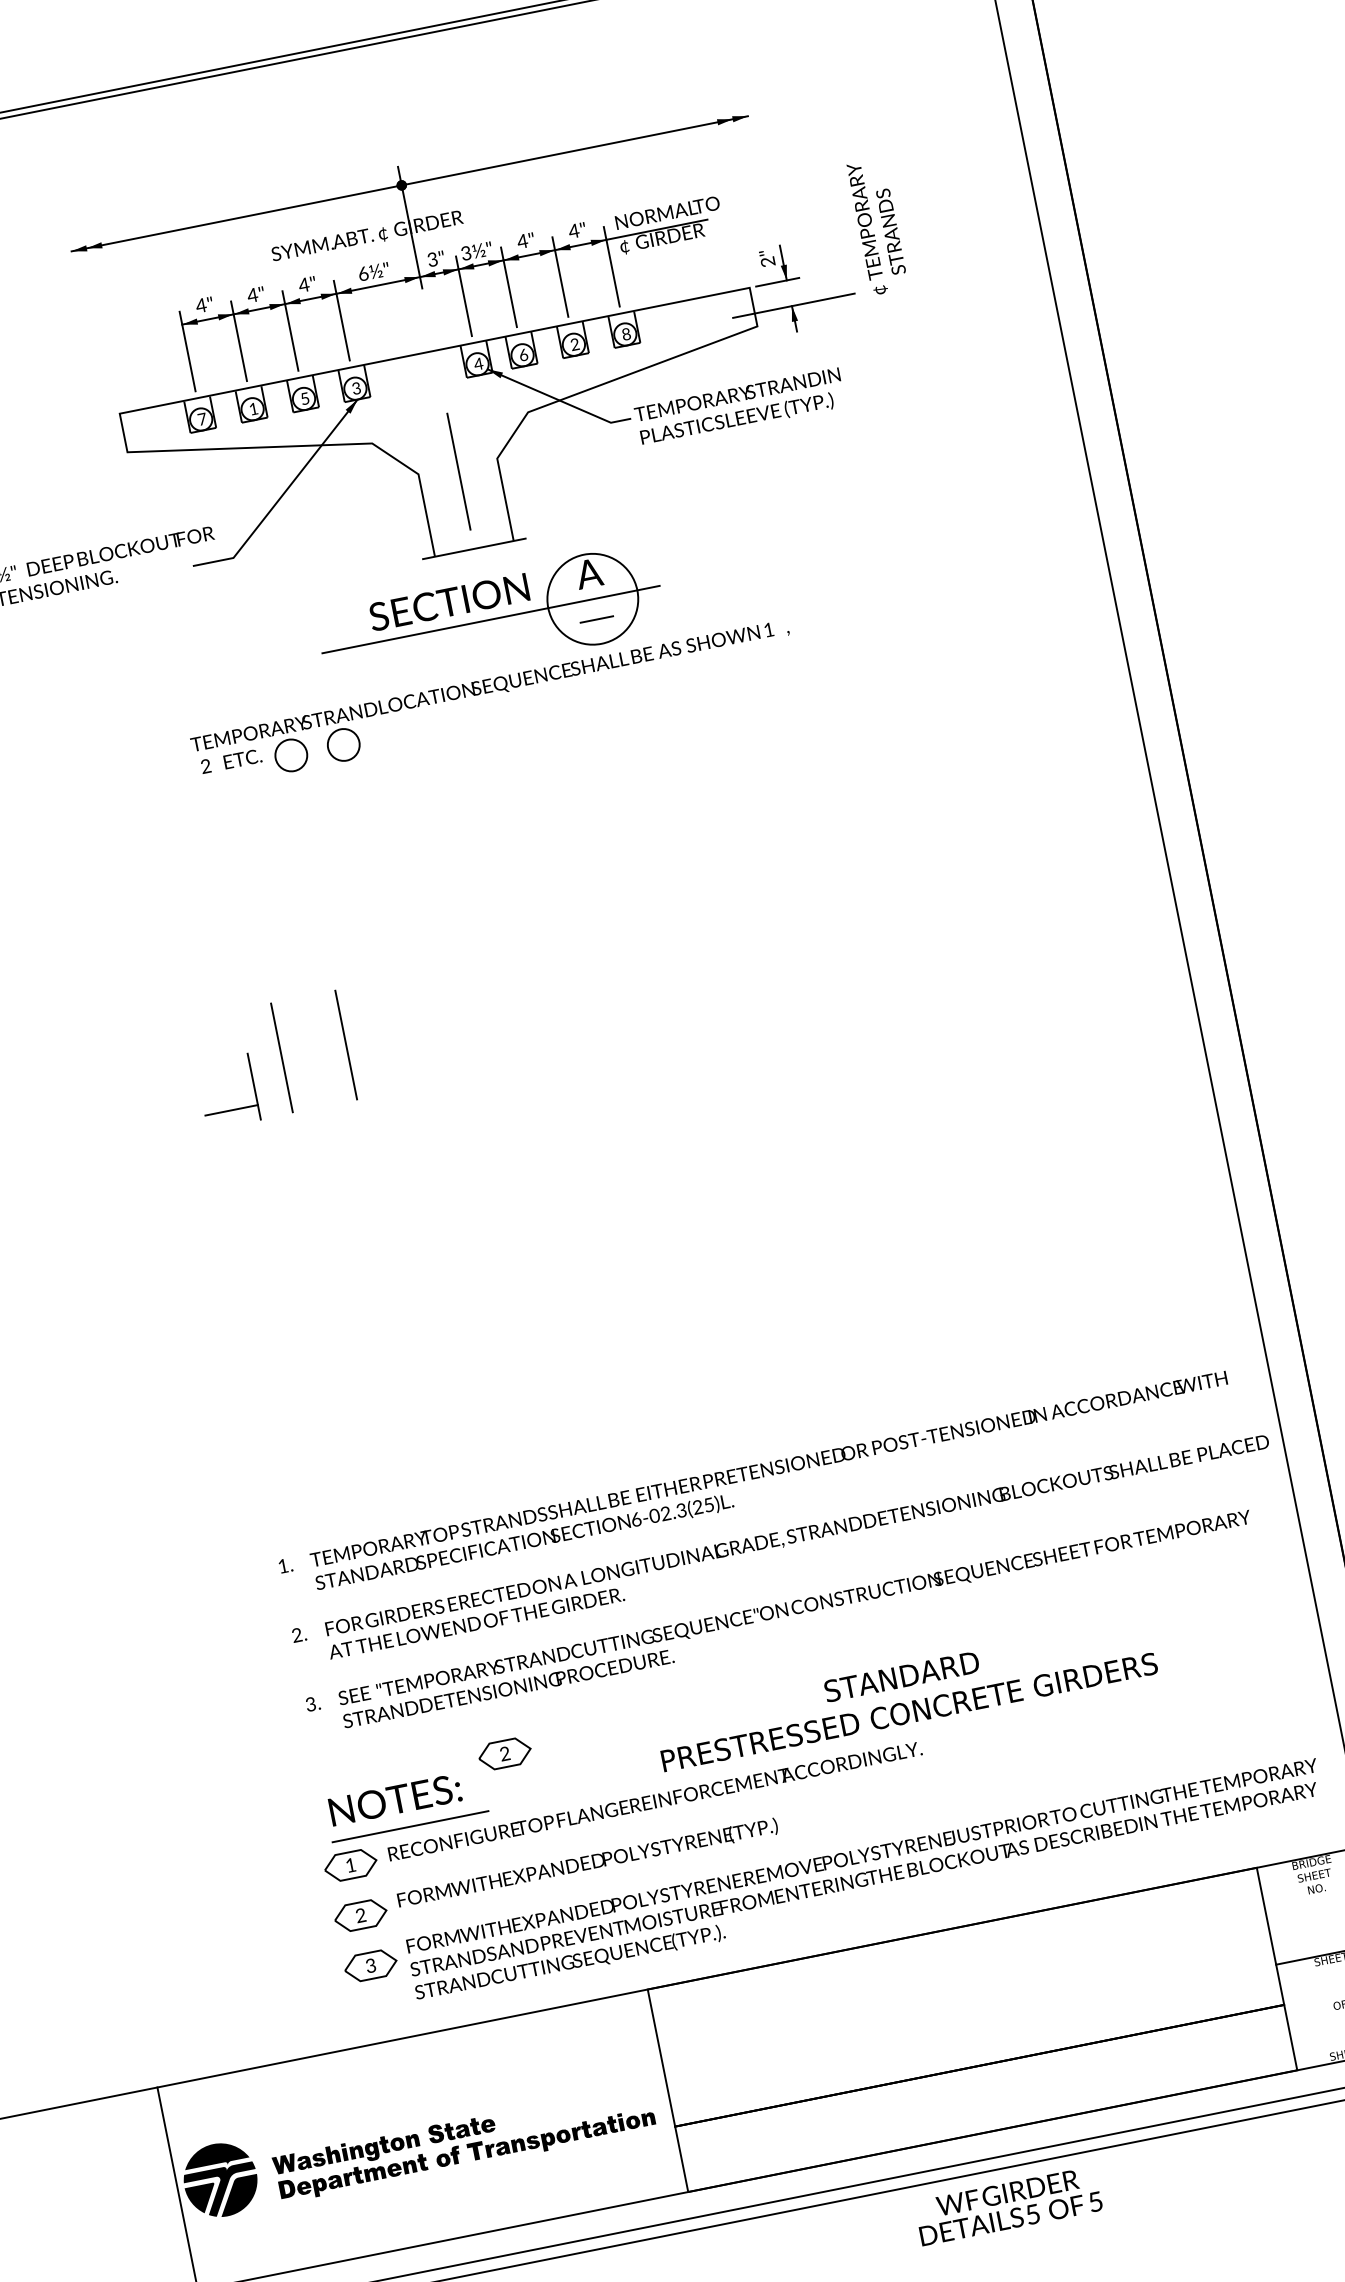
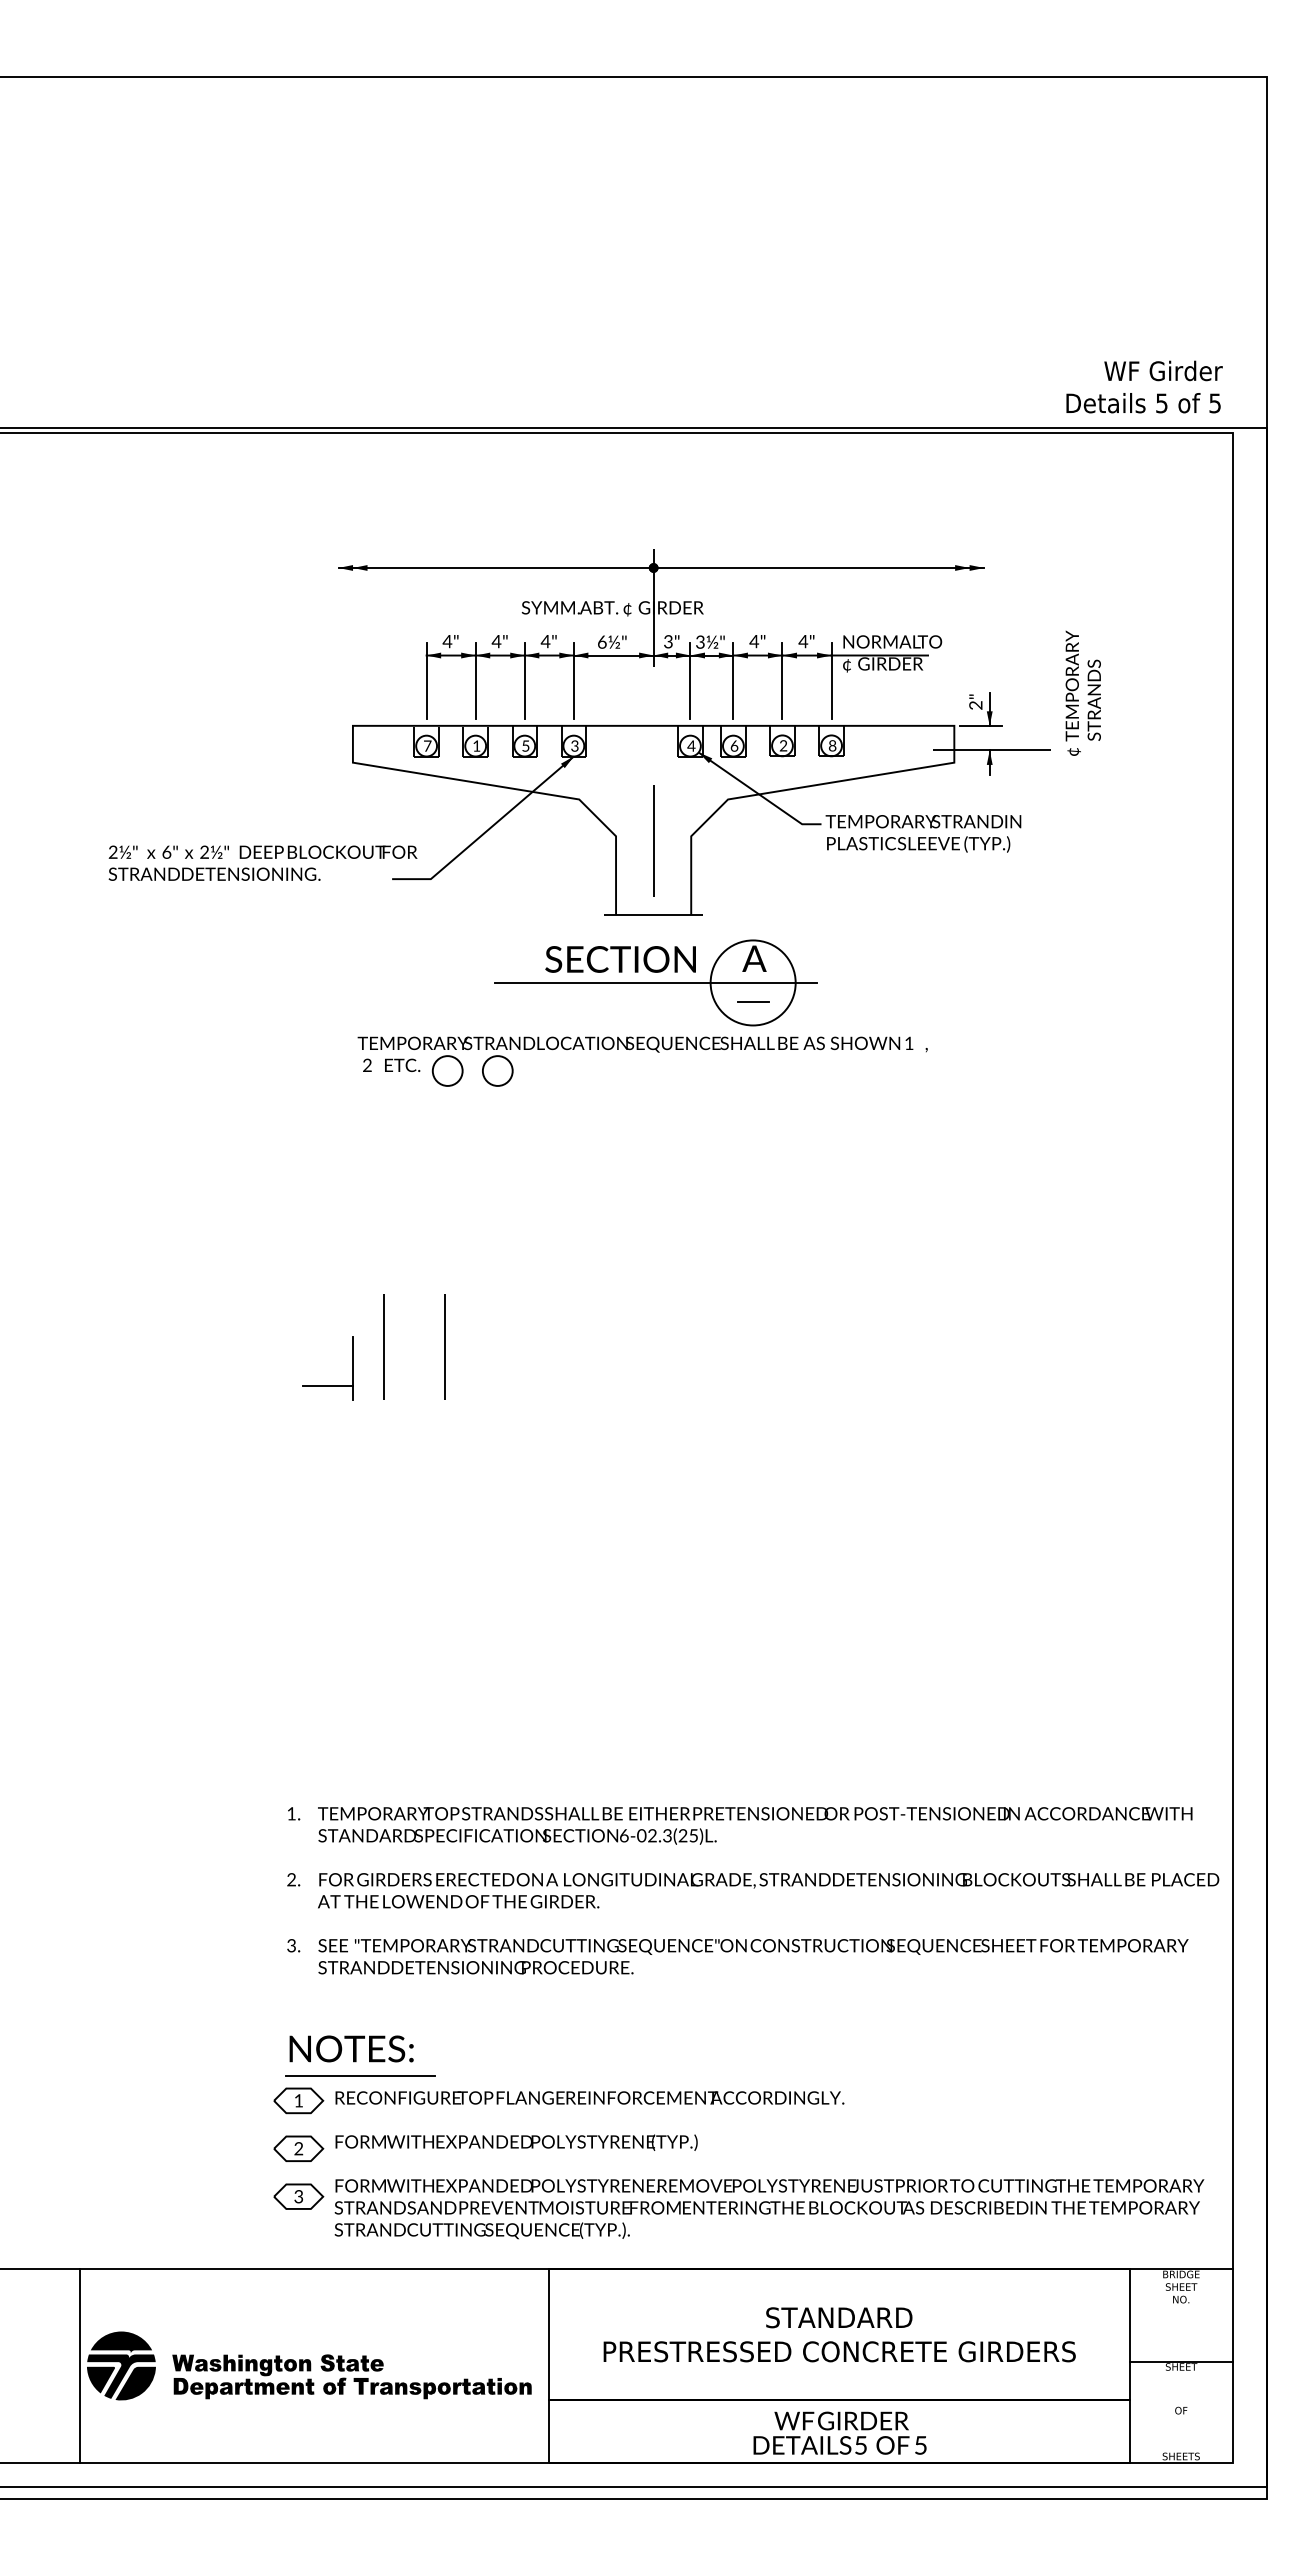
text: (905, 1694) -> (839, 2334), moved
part: (504, 1753) -> (460, 2026), removed
text: (1007, 2205) -> (839, 2432), moved

